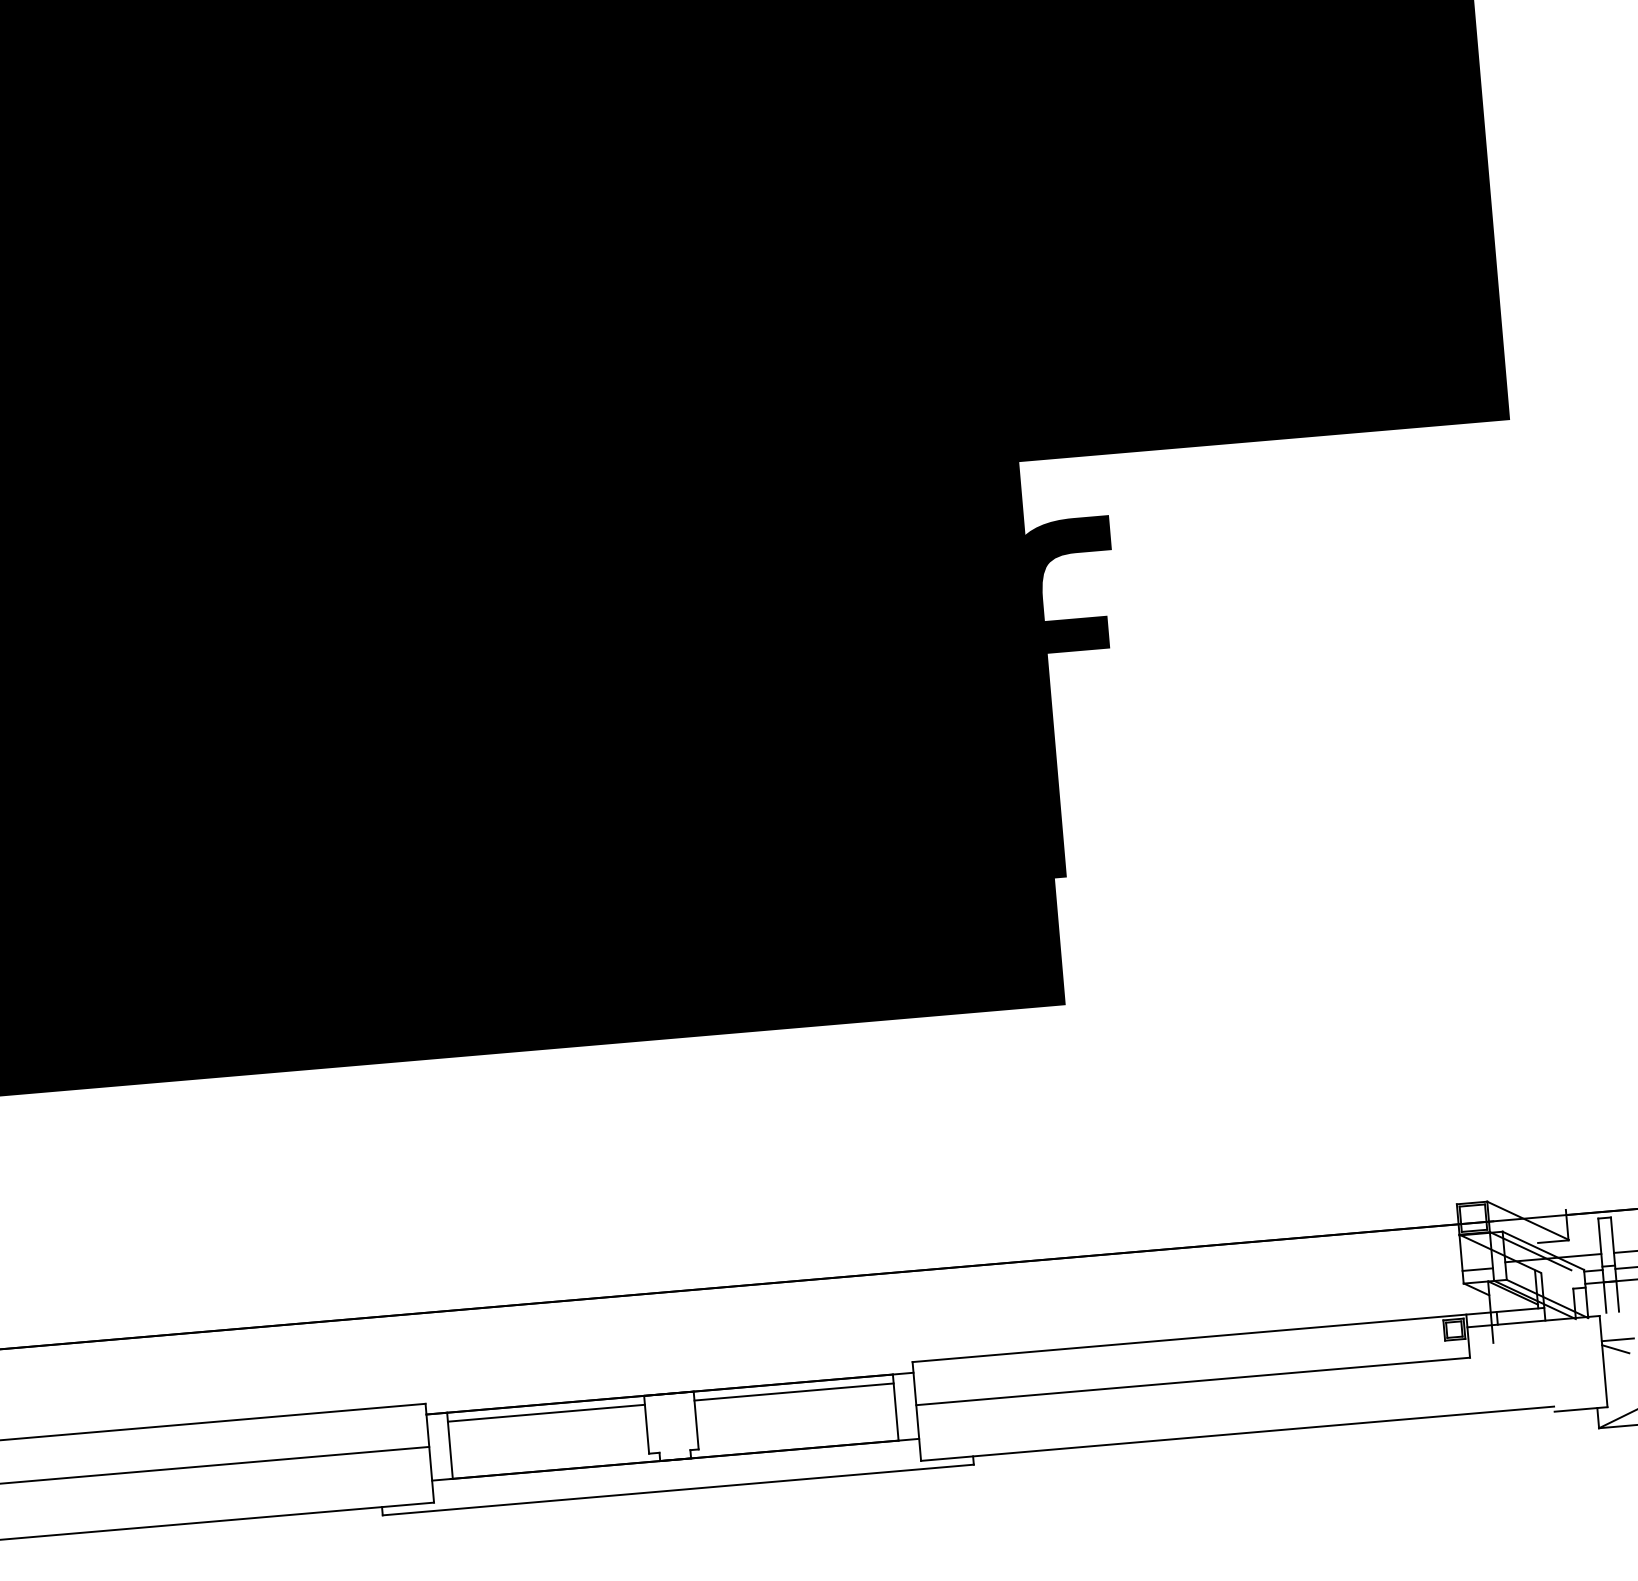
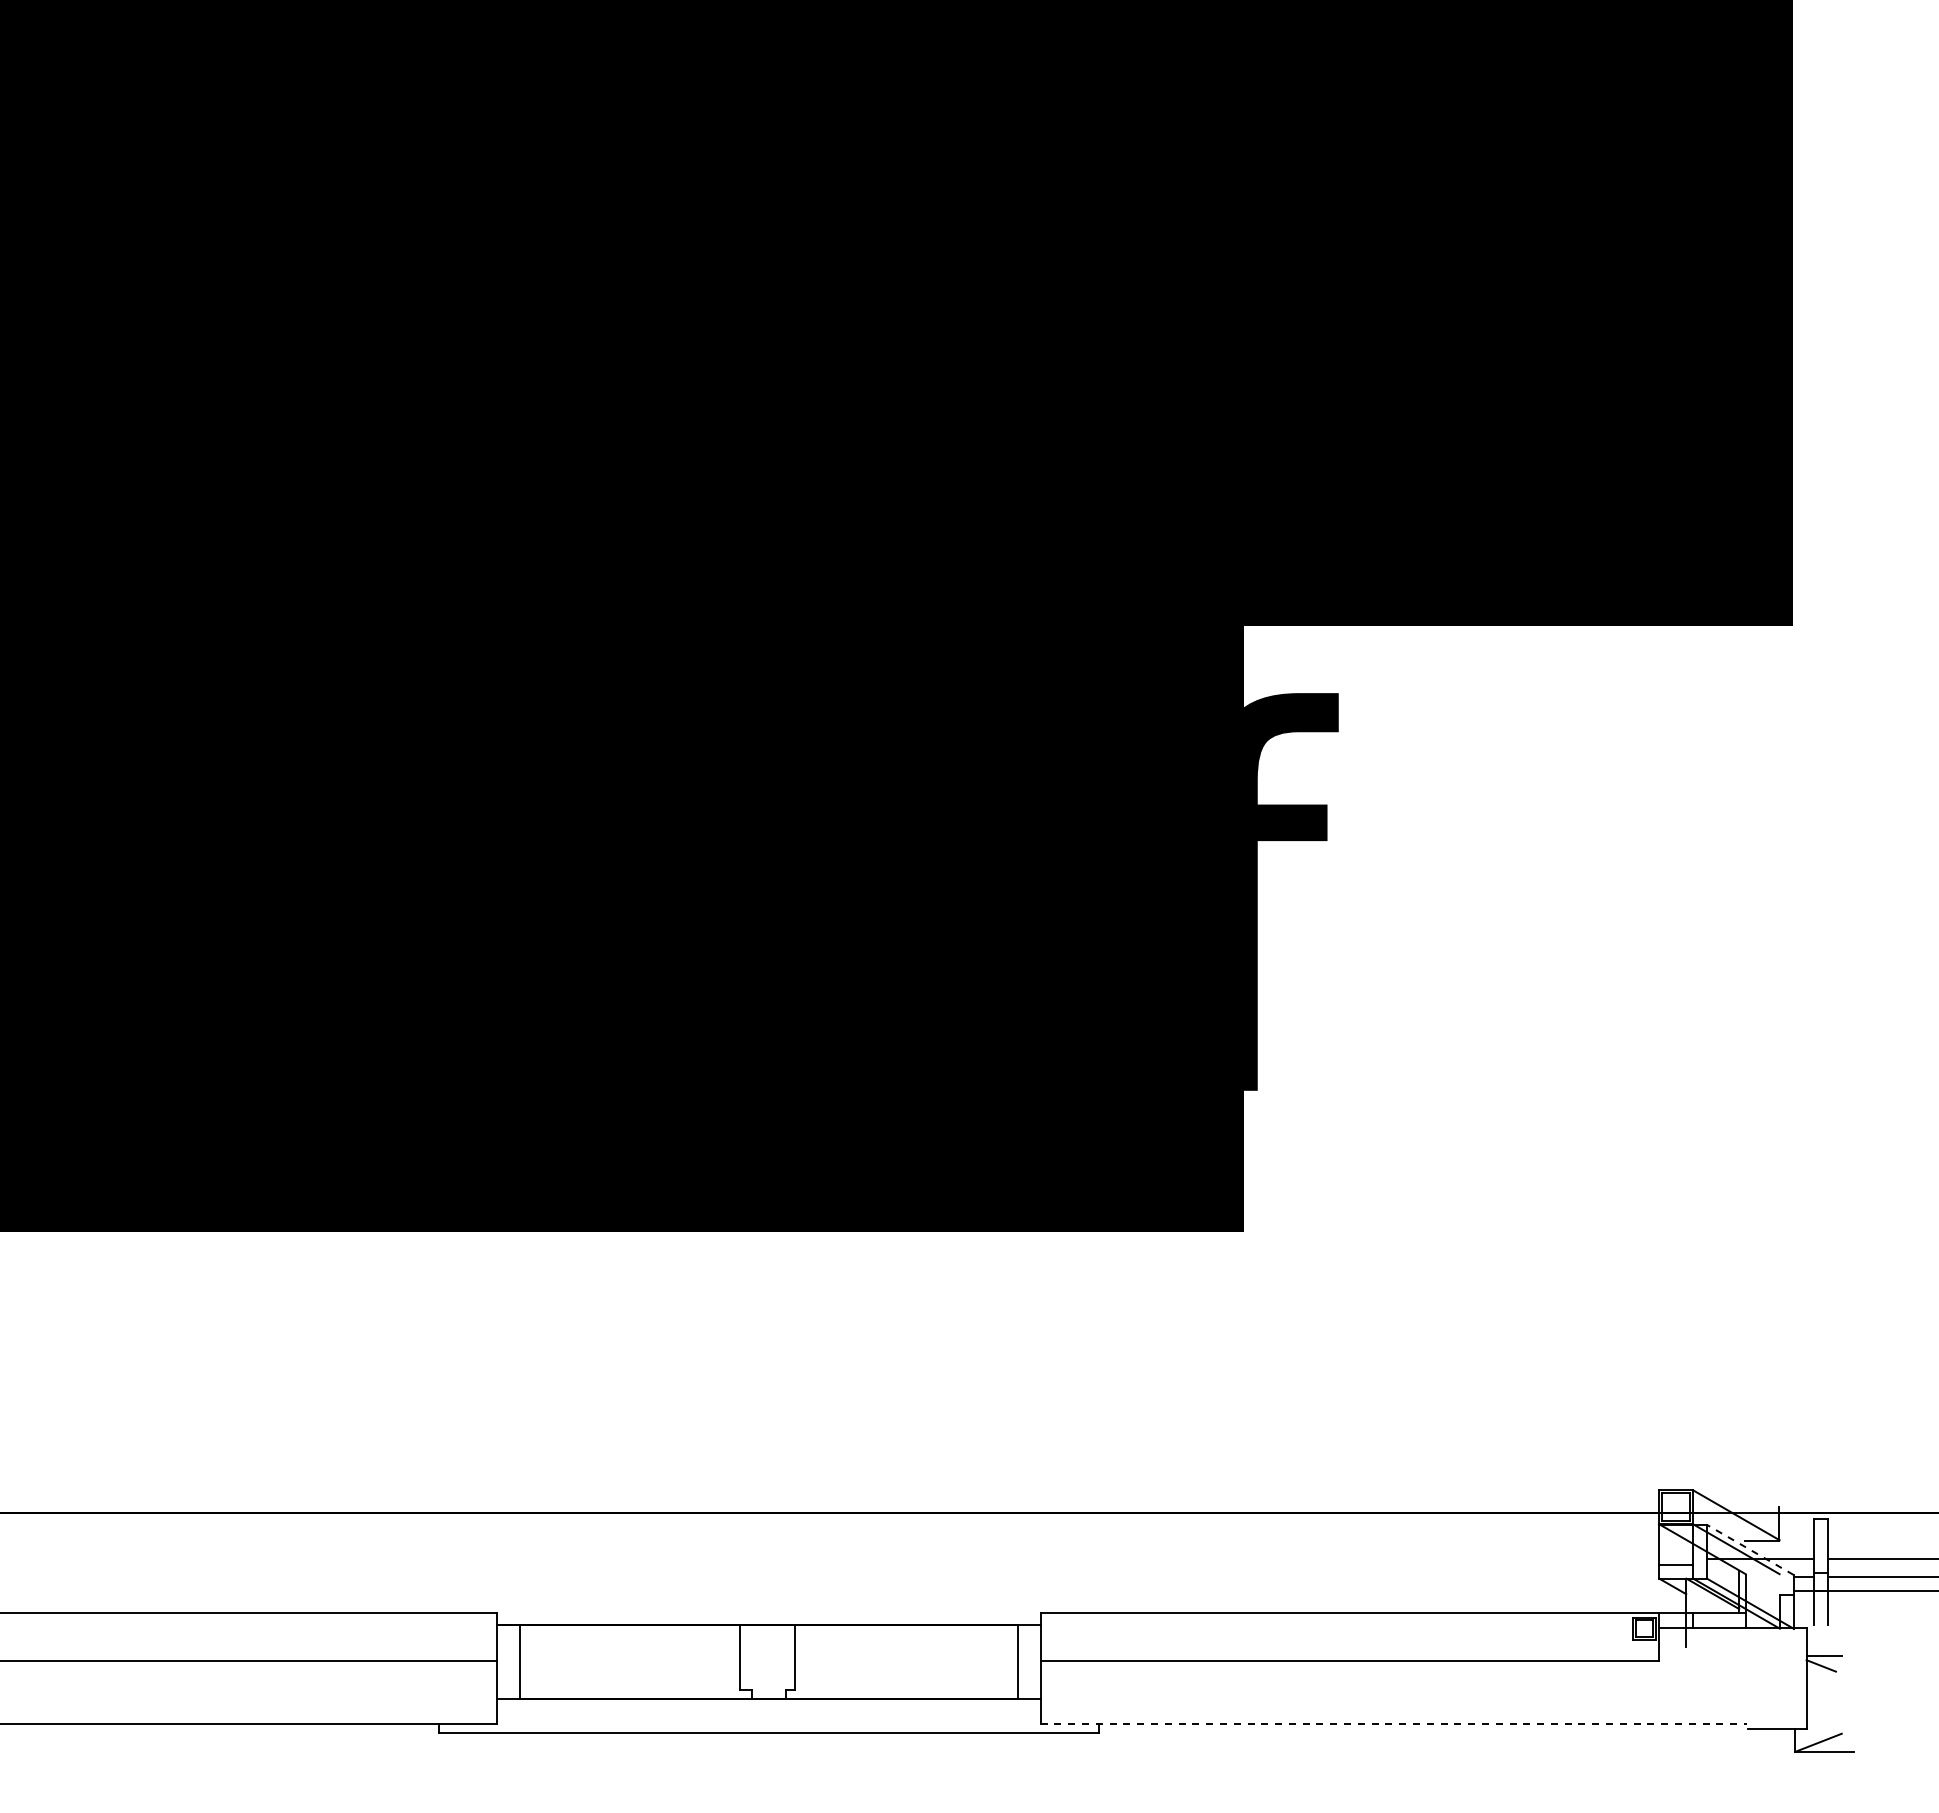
line: (1542, 1250) -> (1749, 1549), solid -> dashed
line: (794, 1392) -> (906, 1635), removed
line: (546, 1413) -> (629, 1635), removed
line: (1237, 1433) -> (1394, 1723), solid -> dashed

